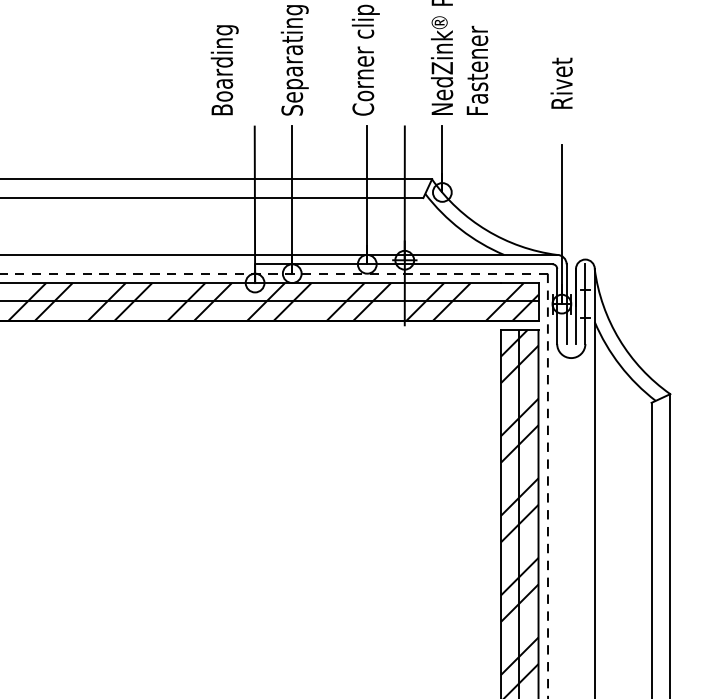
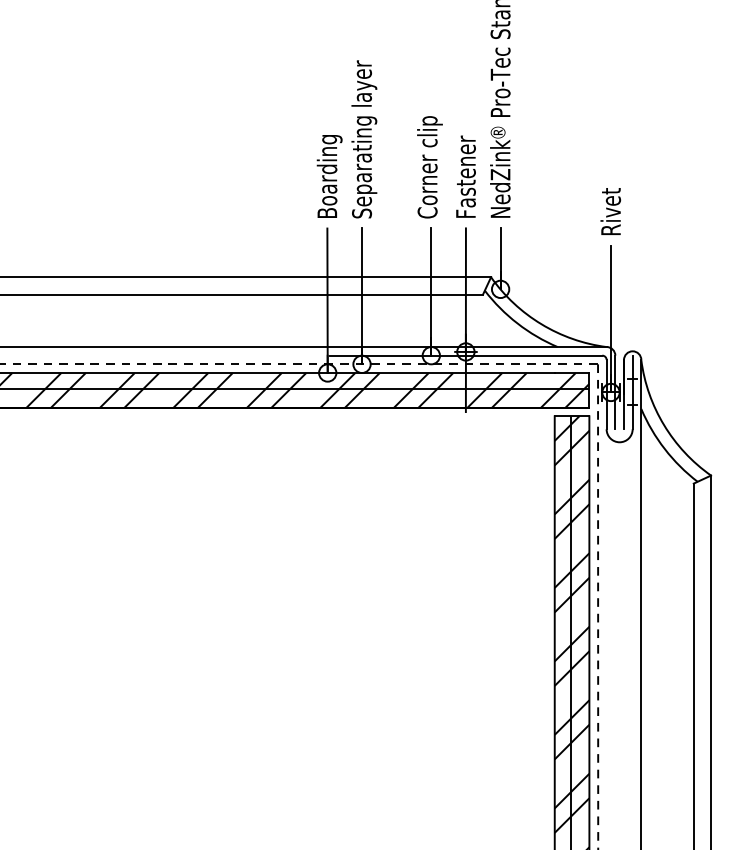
text: (224, 70) -> (329, 176), moved
text: (476, 70) -> (465, 176), moved
text: (561, 83) -> (610, 211), moved

